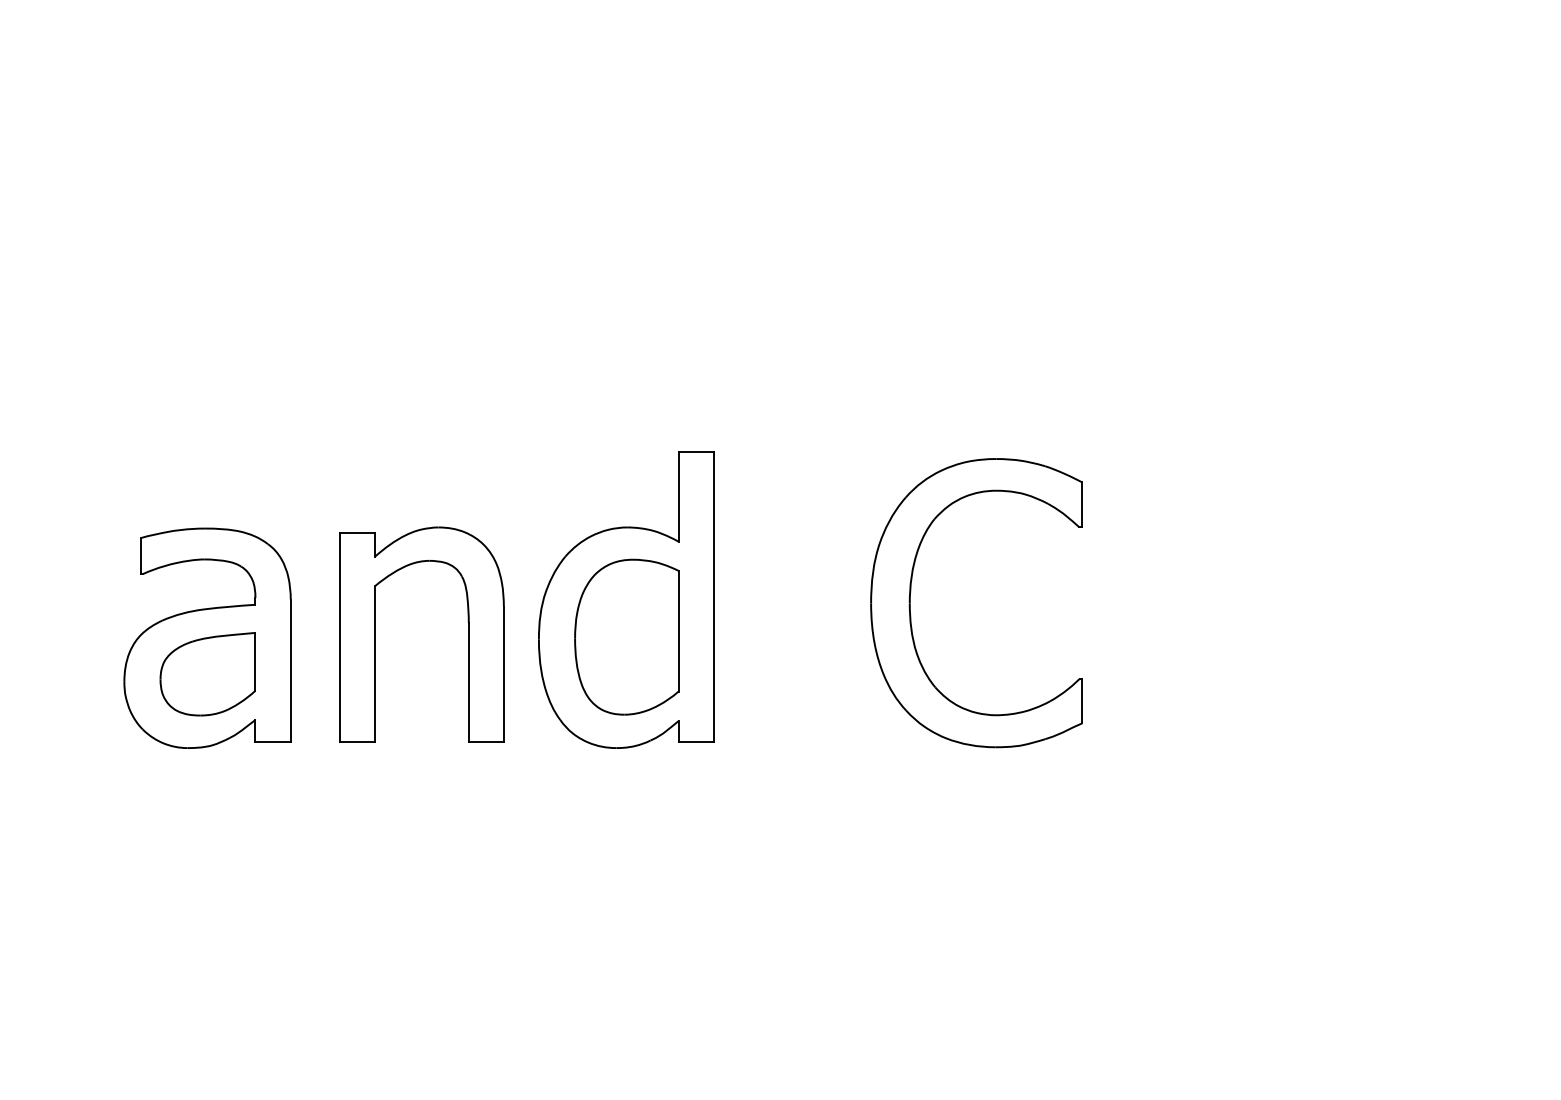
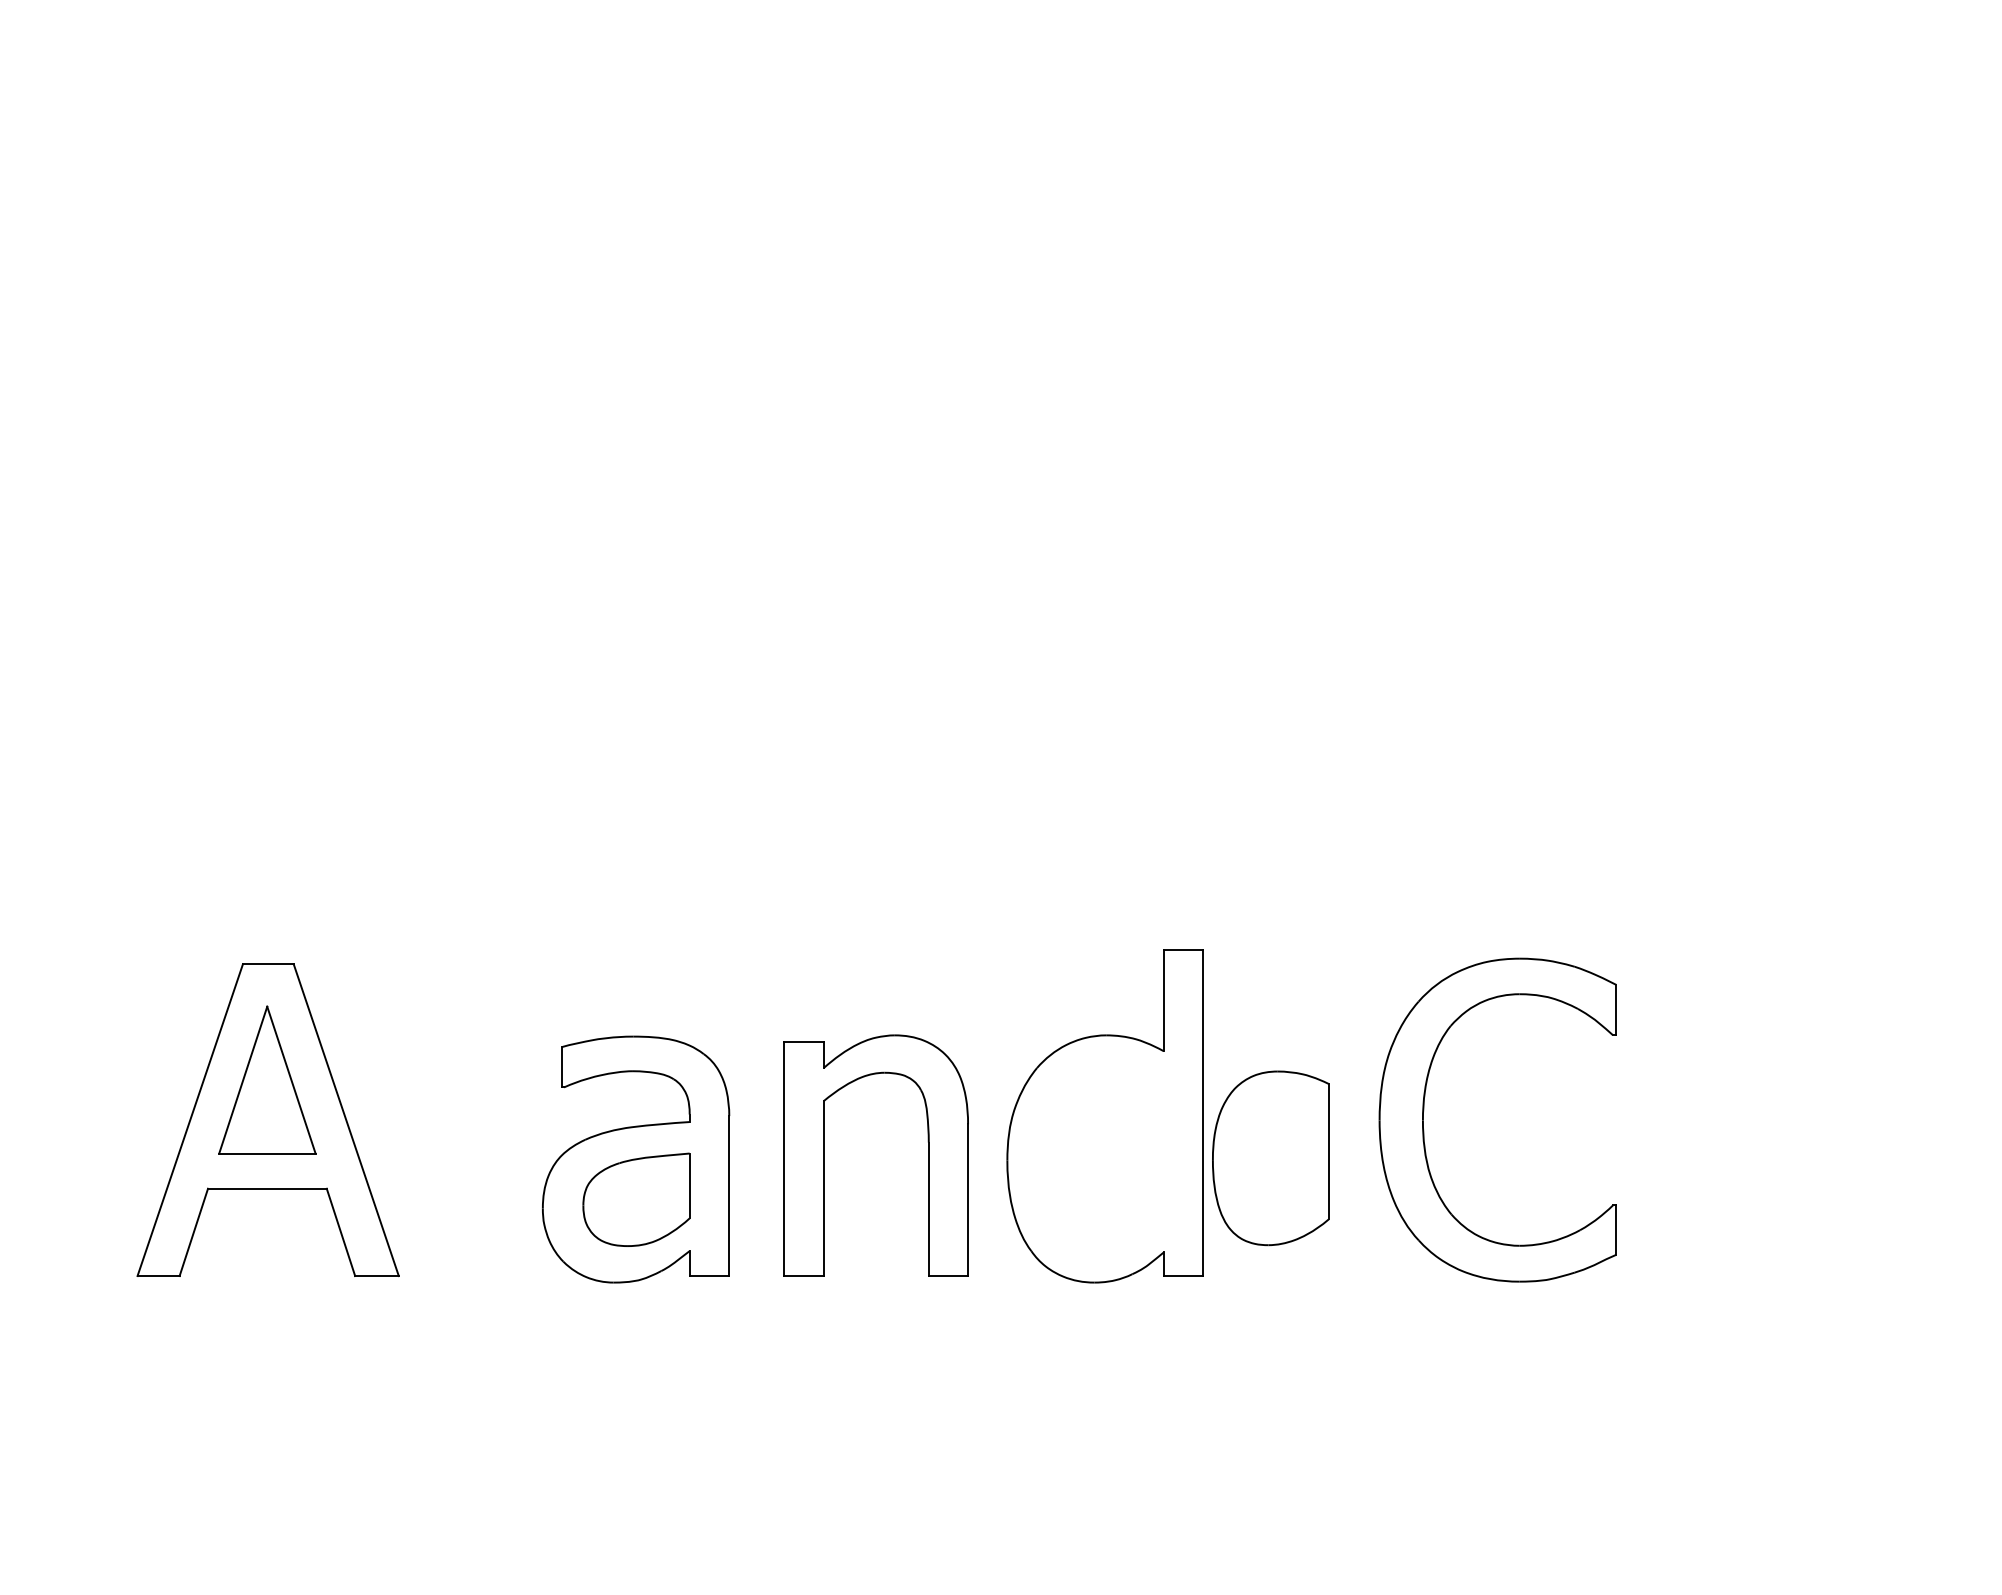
part: (626, 637) -> (1270, 1158), moved

